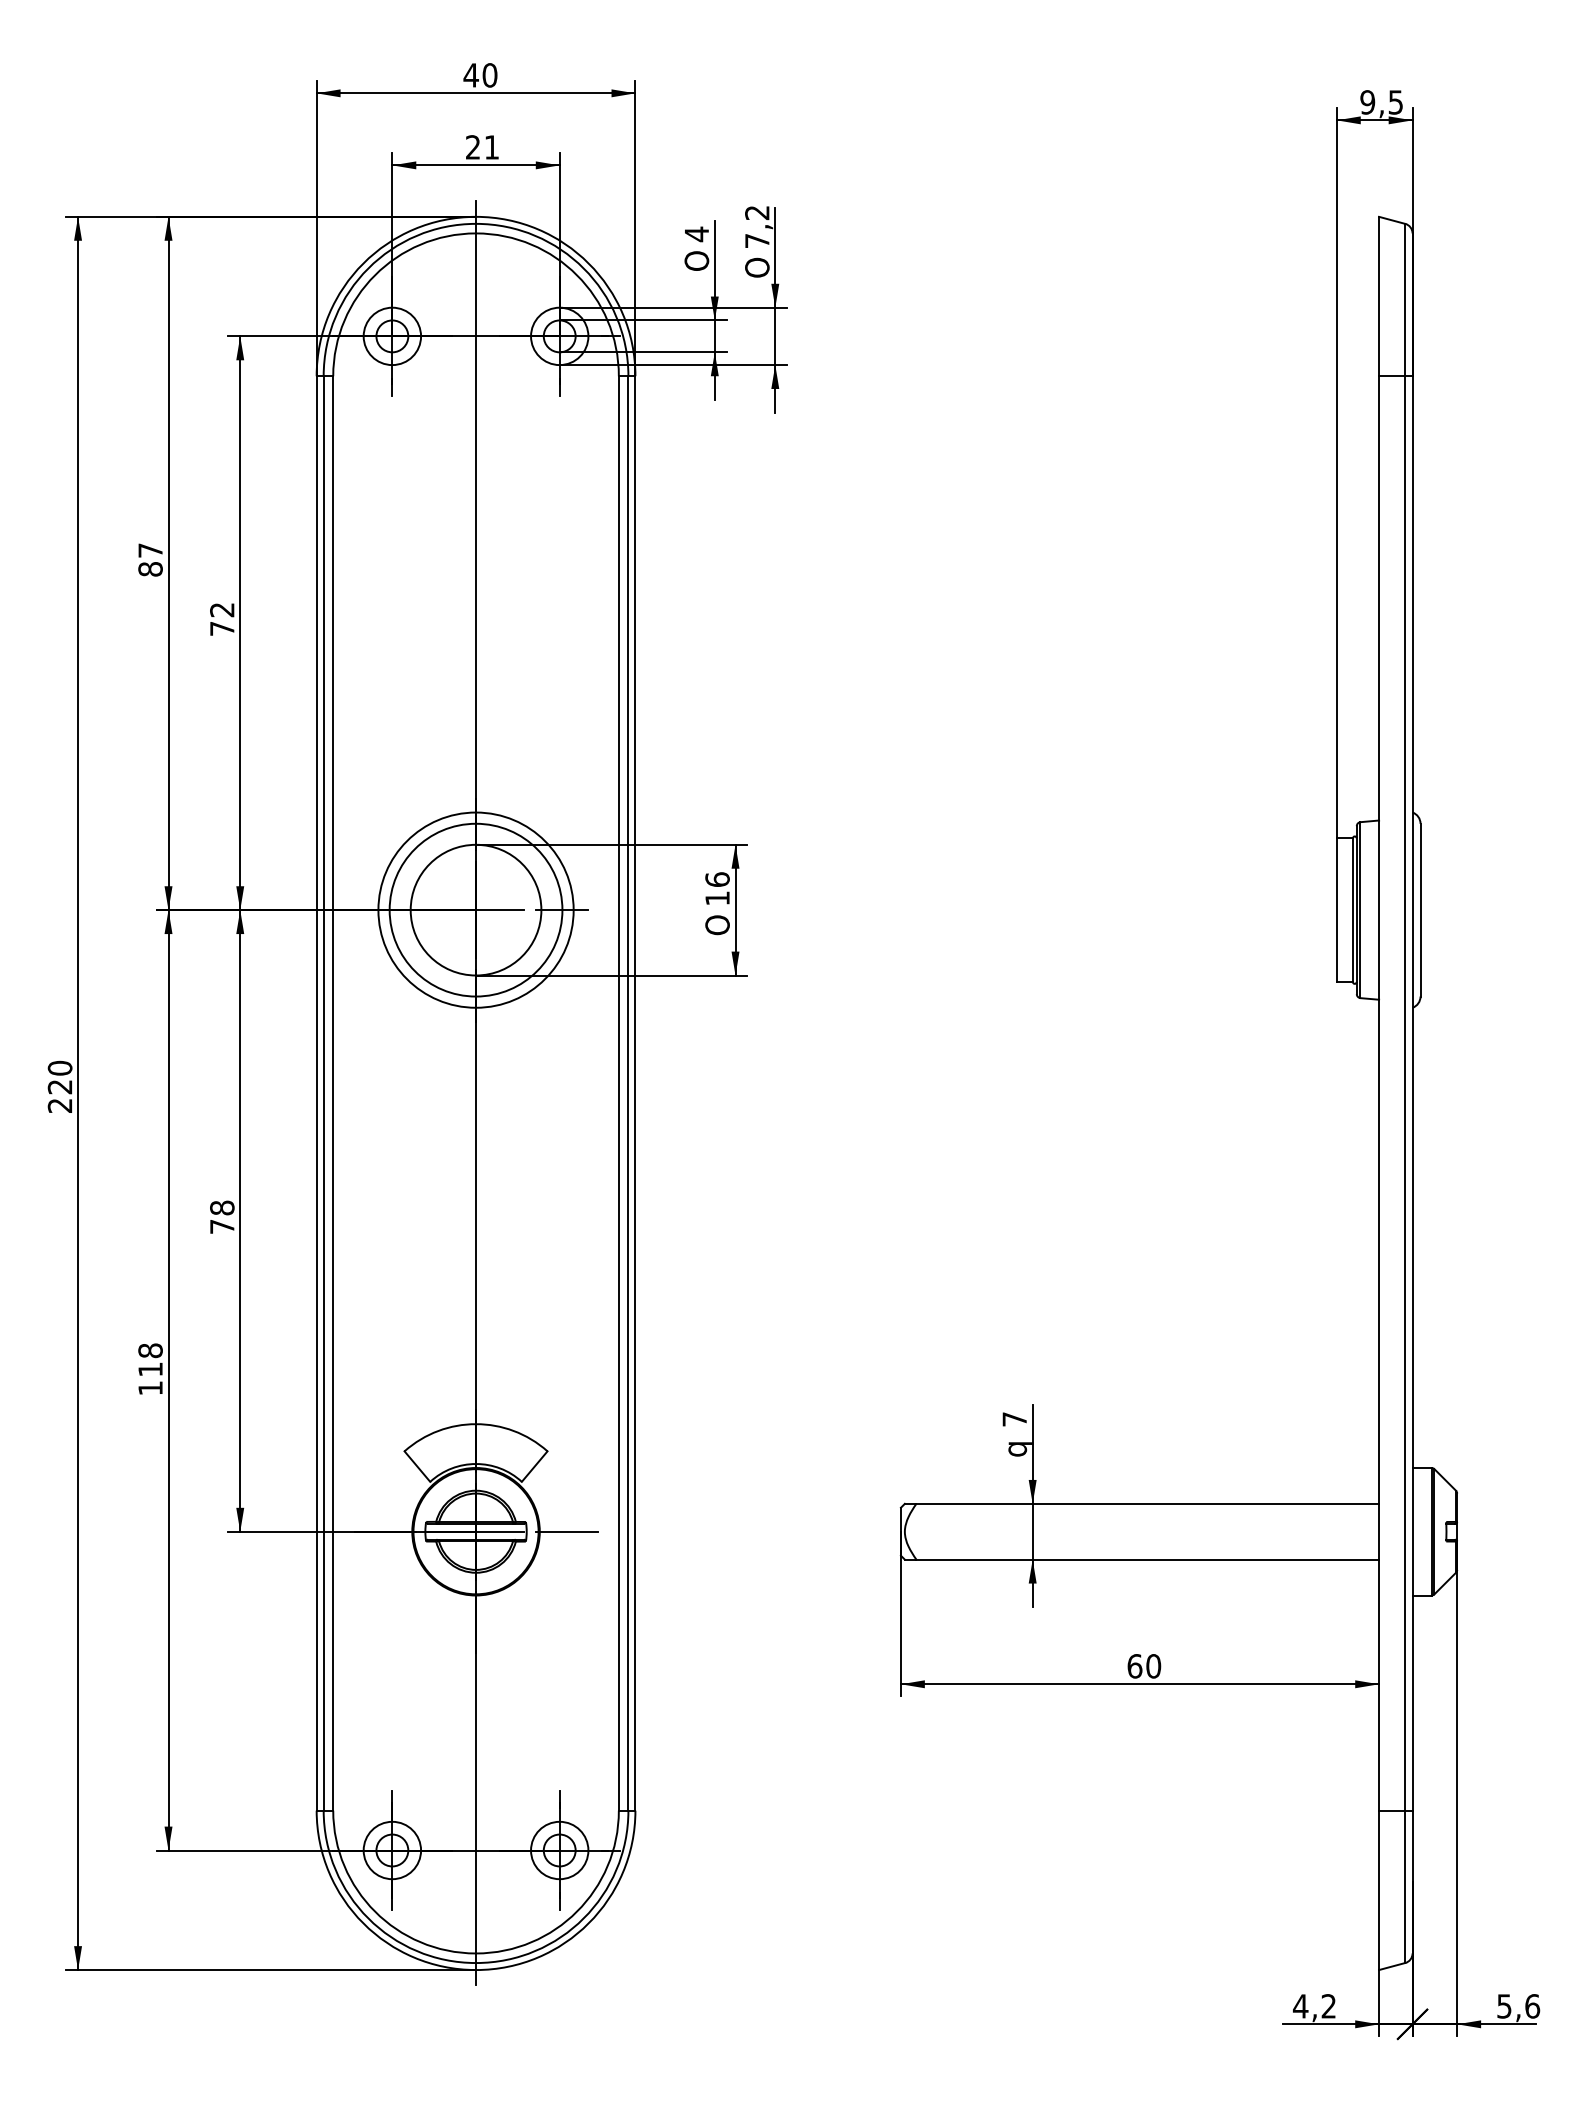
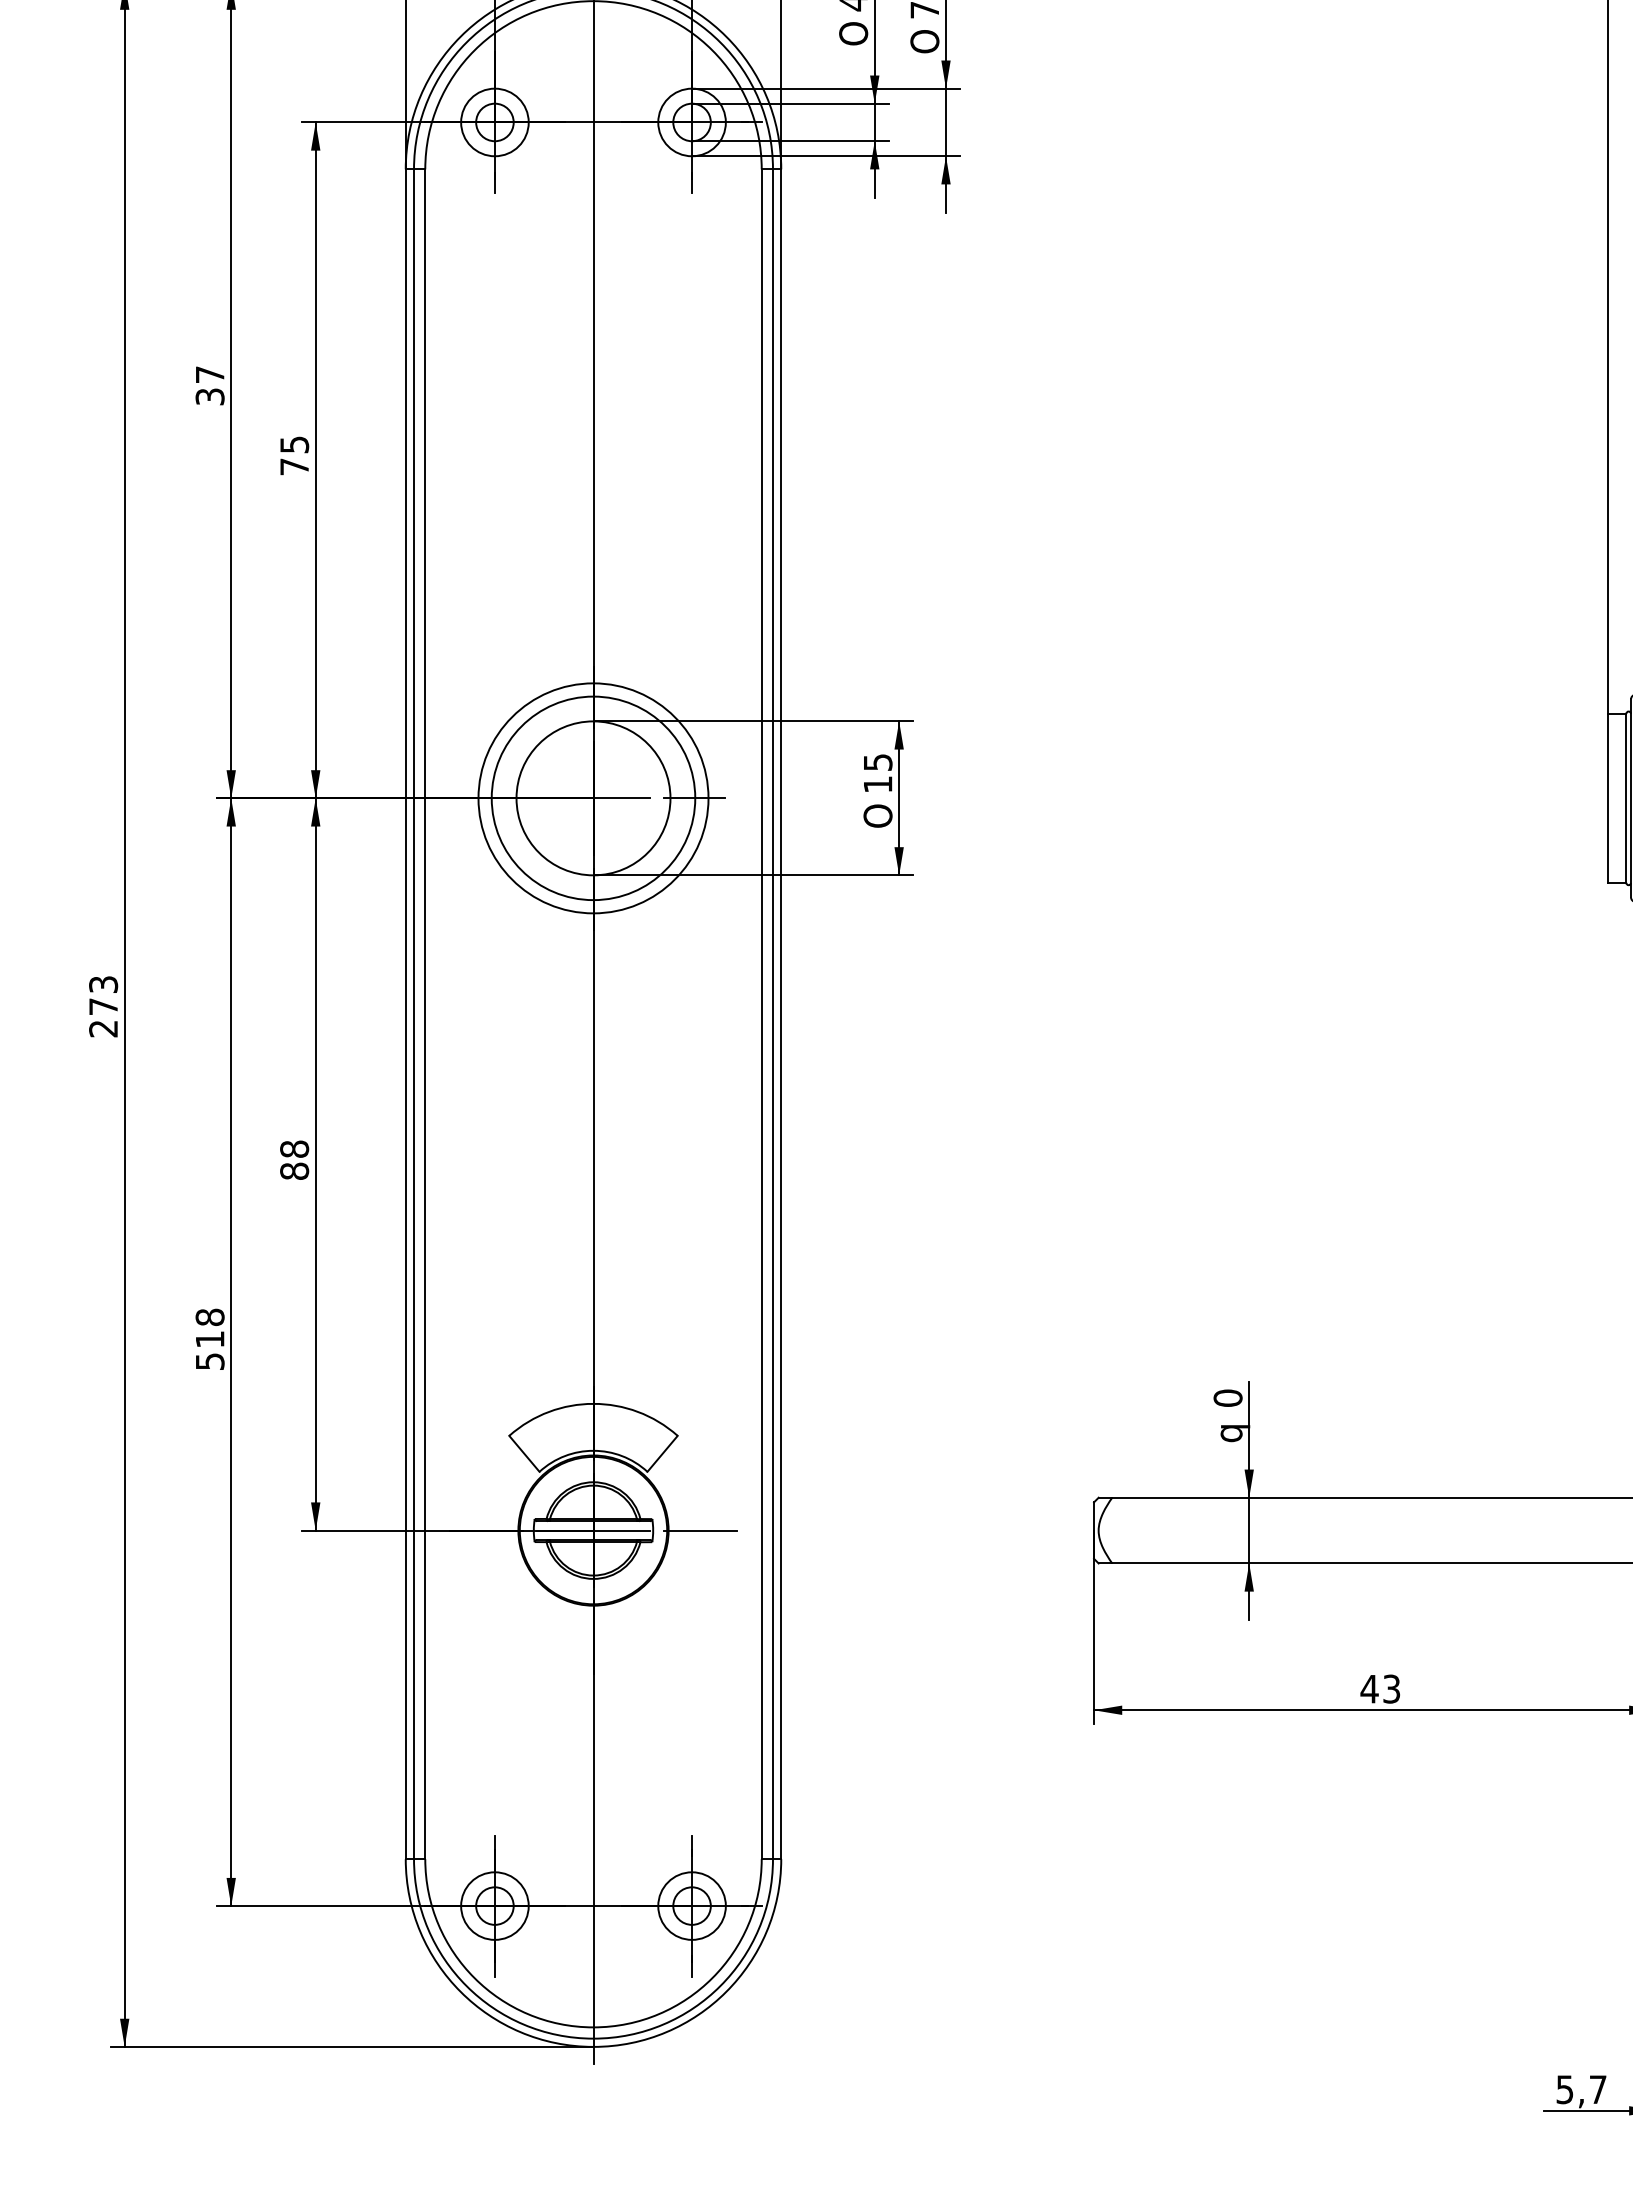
text: (150, 569) -> (210, 397), 87 -> 37
text: (222, 610) -> (294, 445), 72 -> 75
text: (717, 879) -> (877, 762), 16 -> 15
text: (59, 1077) -> (102, 995), 220 -> 273
text: (222, 1226) -> (294, 1171), 78 -> 88
text: (150, 1388) -> (210, 1361), 118 -> 518
text: (1014, 1419) -> (1227, 1398), 7 -> 0
text: (1144, 1666) -> (1380, 1689), 60 -> 43
text: (1313, 2006) -> (1580, 2089), 4,2 -> 5,7

